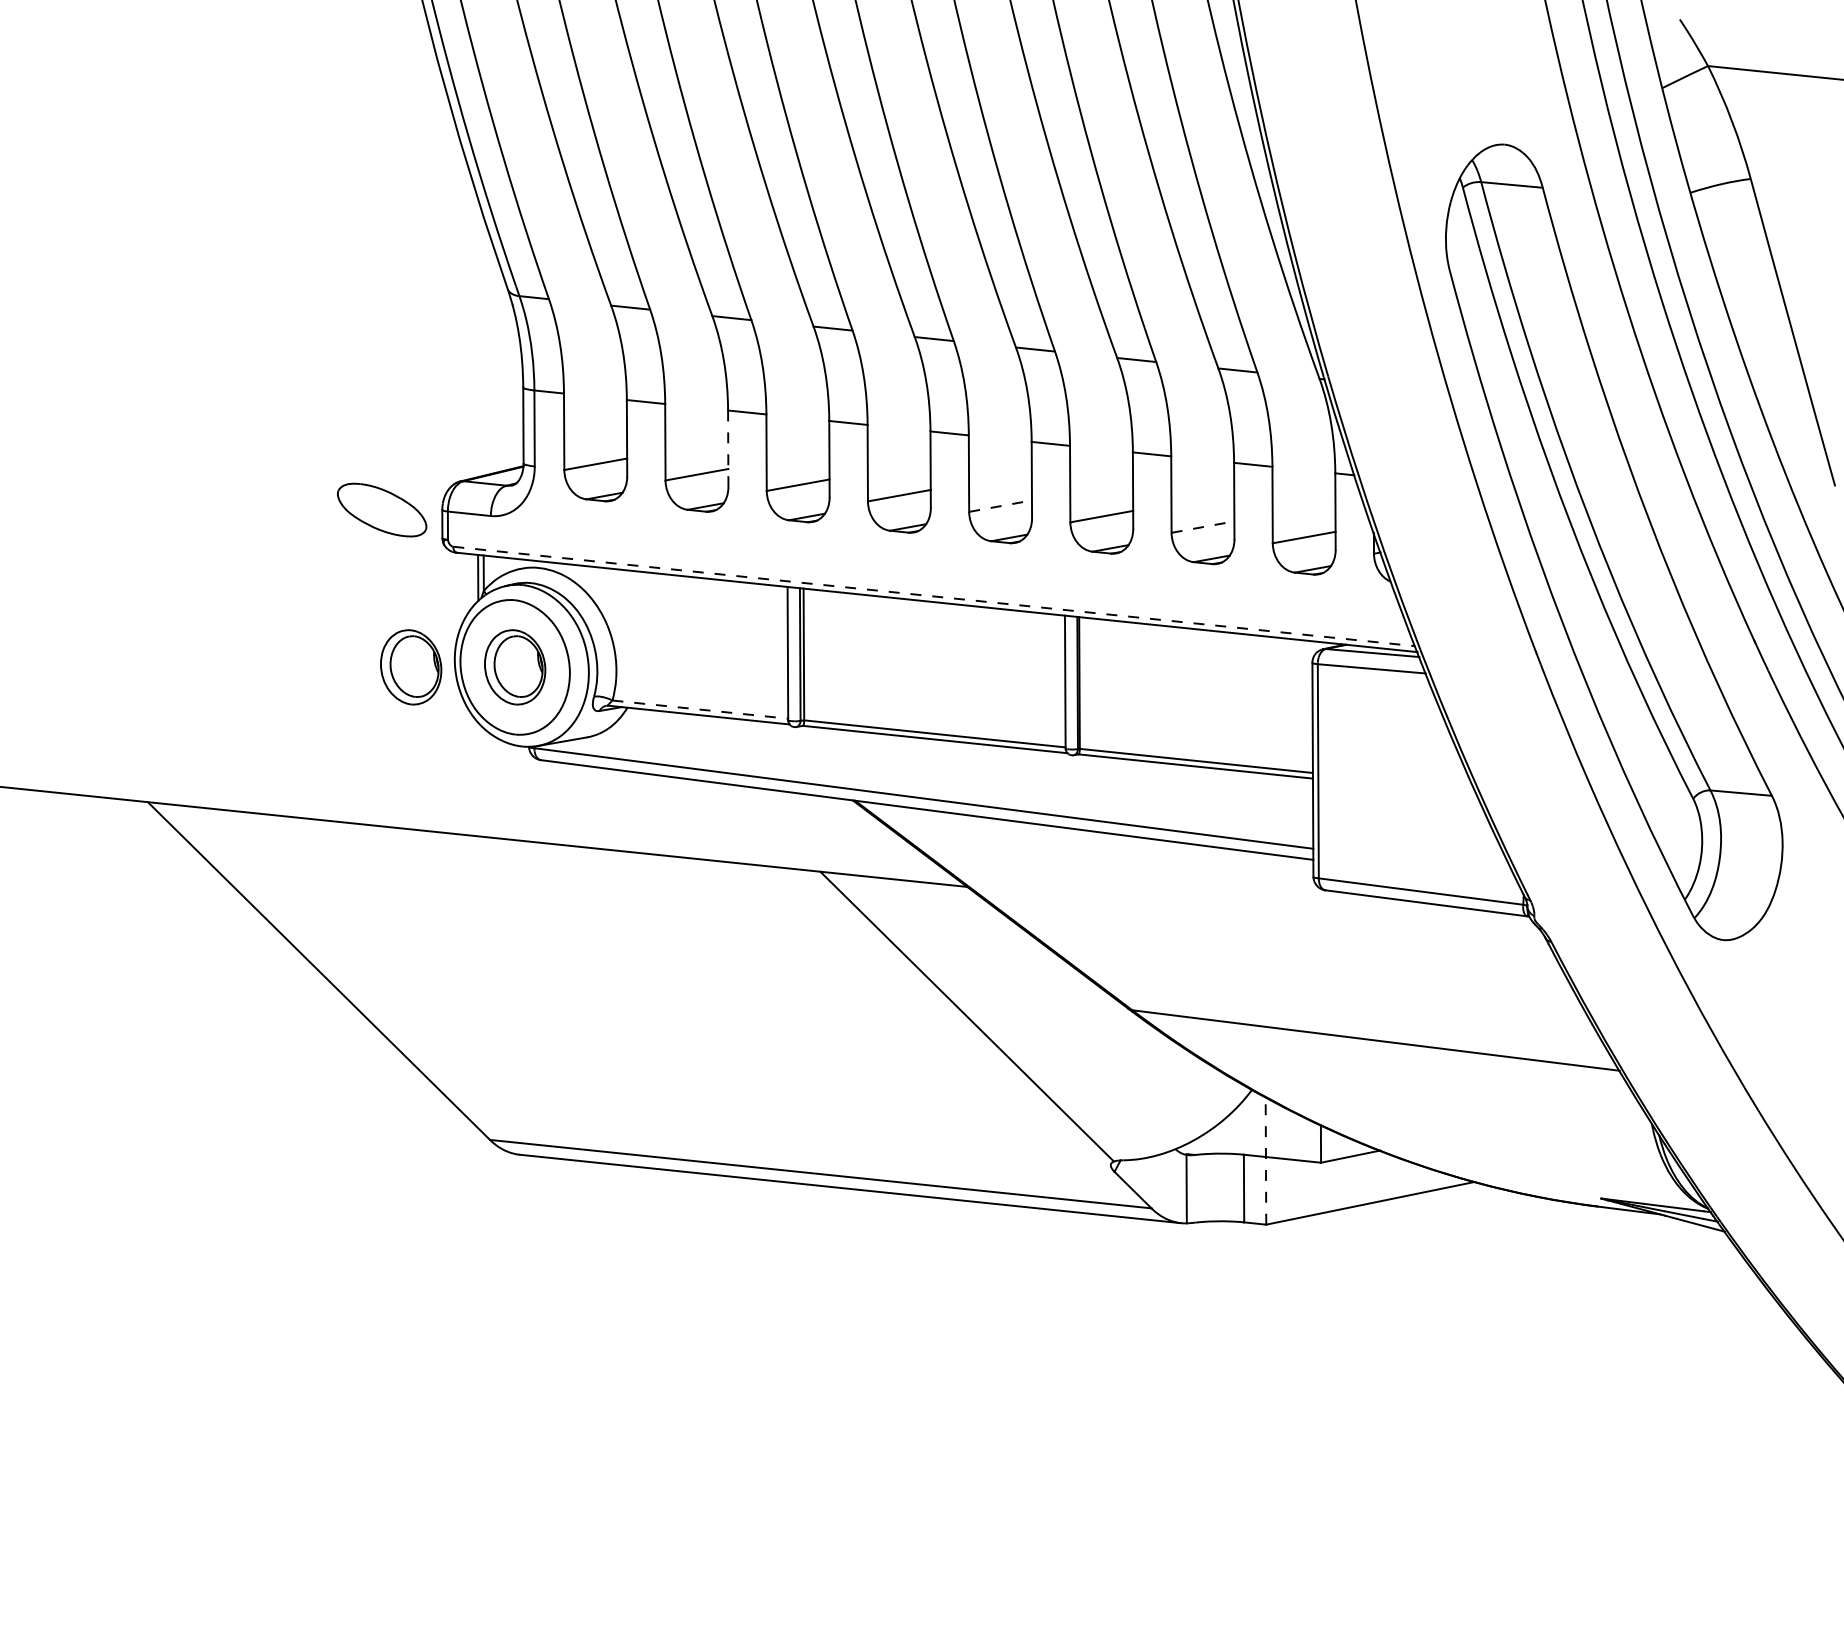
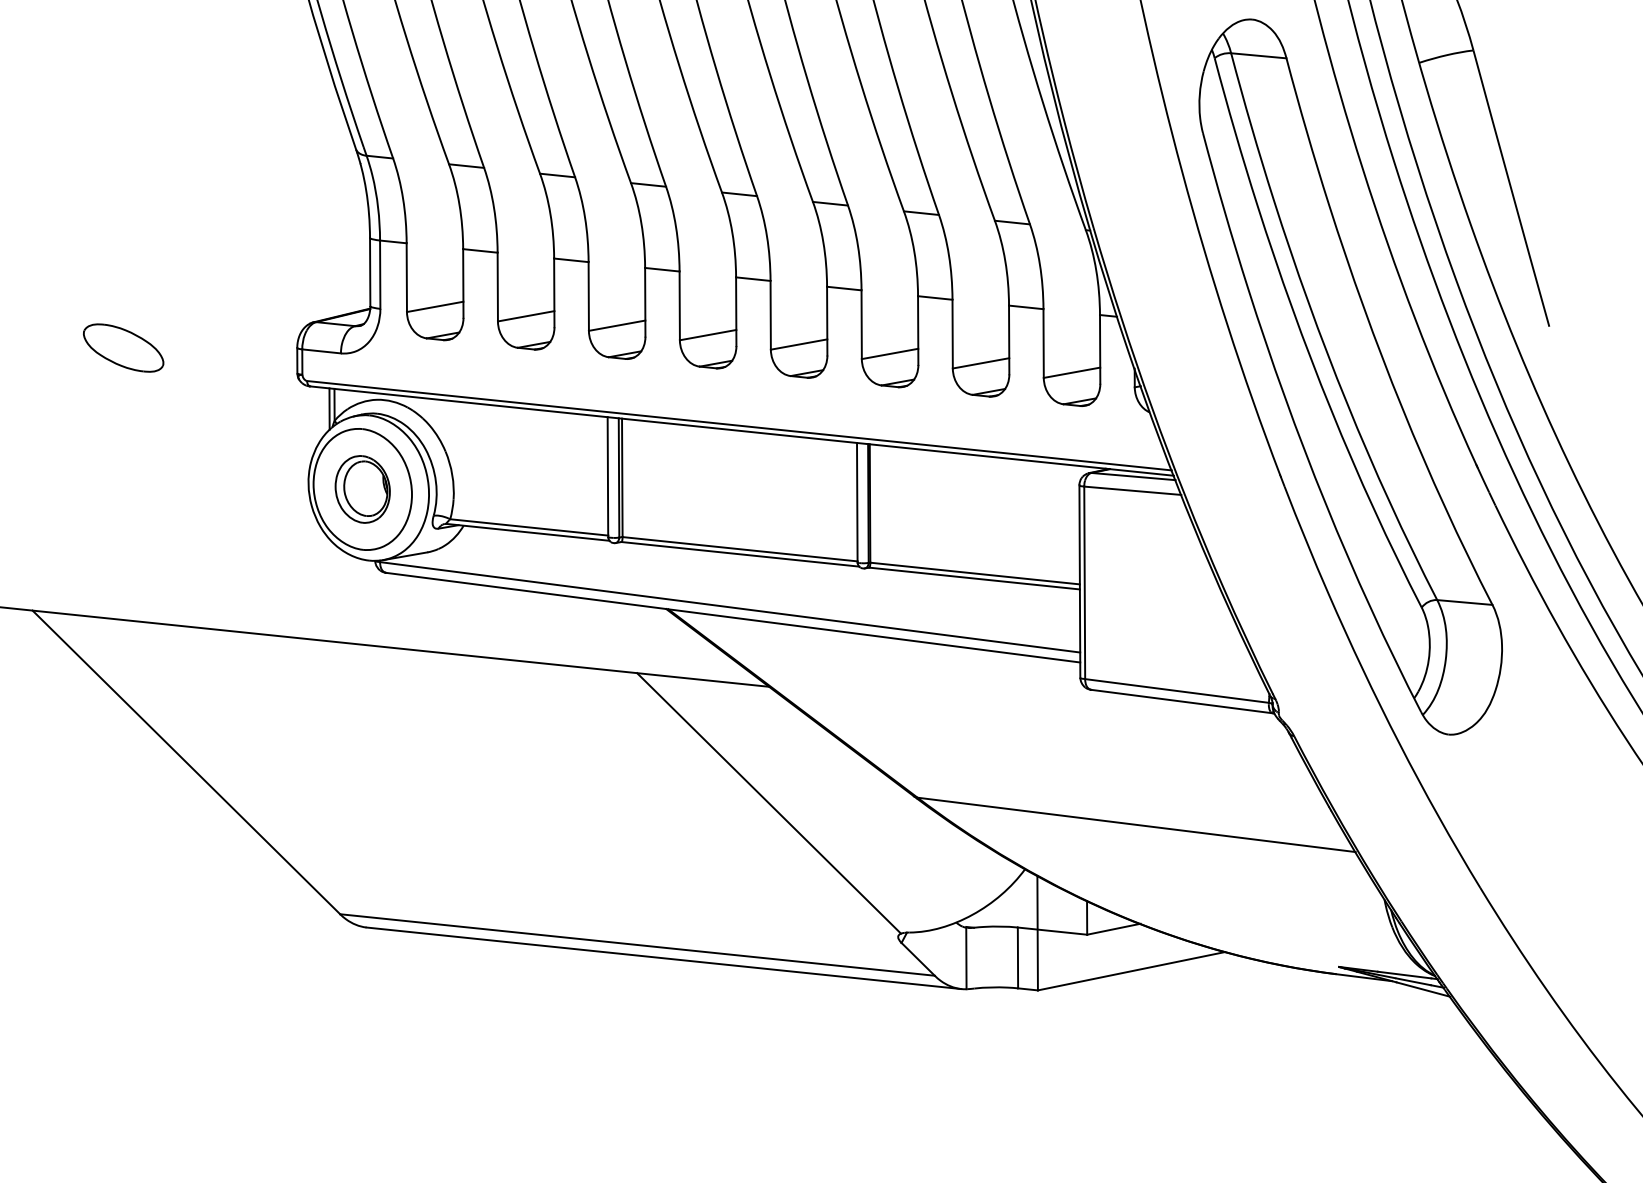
line: (728, 449) -> (554, 293), dashed -> solid
line: (1000, 506) -> (799, 344), dashed -> solid
part: (382, 509) -> (123, 347), moved
line: (1202, 527) -> (980, 363), dashed -> solid
line: (934, 596) -> (739, 425), dashed -> solid
part: (411, 667) -> (269, 489), removed
line: (700, 709) -> (529, 527), dashed -> solid
line: (1265, 1161) -> (1037, 933), dashed -> solid

